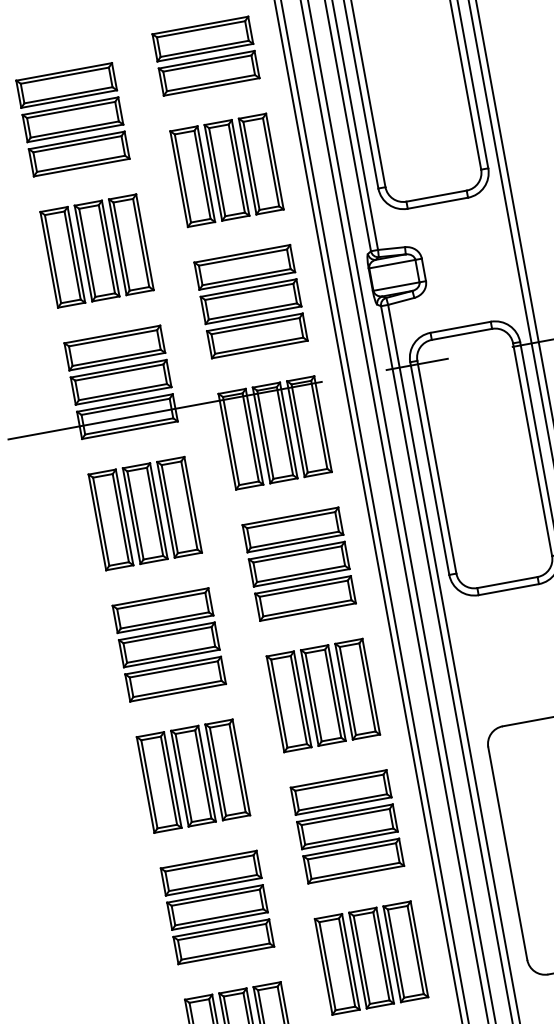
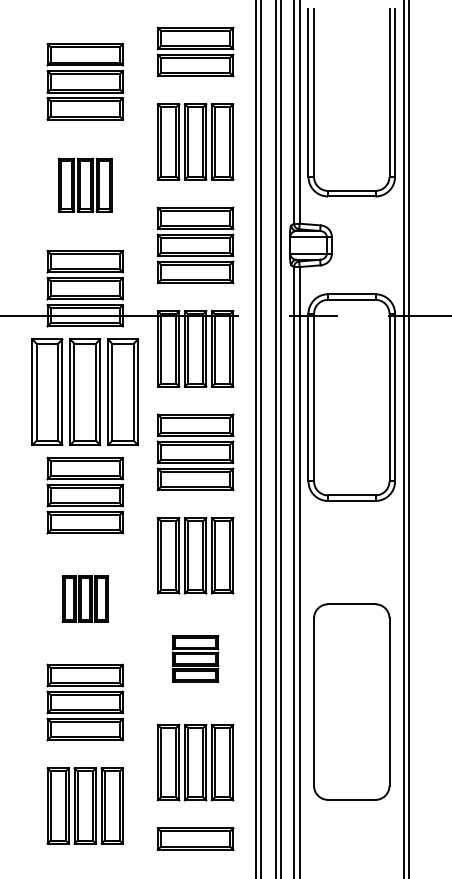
part: (97, 250) -> (85, 184), size x0.7
part: (145, 512) -> (85, 391), size x1.4
part: (193, 775) -> (85, 598), size x0.6
part: (347, 825) -> (195, 658), size x0.6

